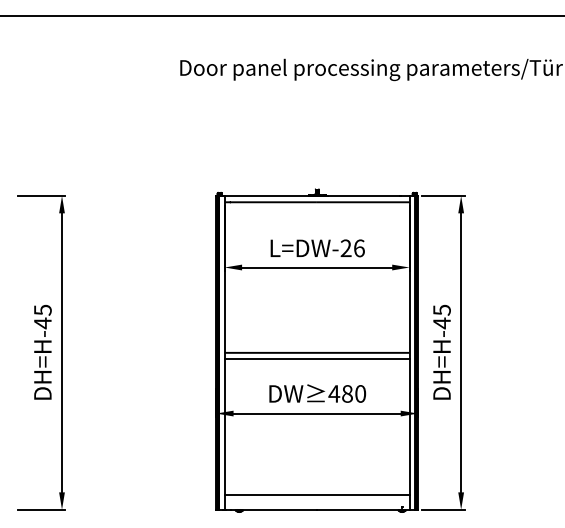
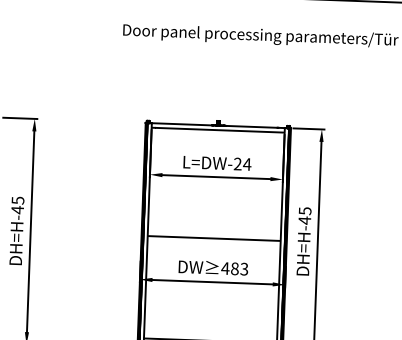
text: (359, 248) -> (247, 164), L=DW-26 -> L=DW-24
line: (316, 359) -> (213, 243), removed
text: (360, 393) -> (244, 268), 480 -> 483

